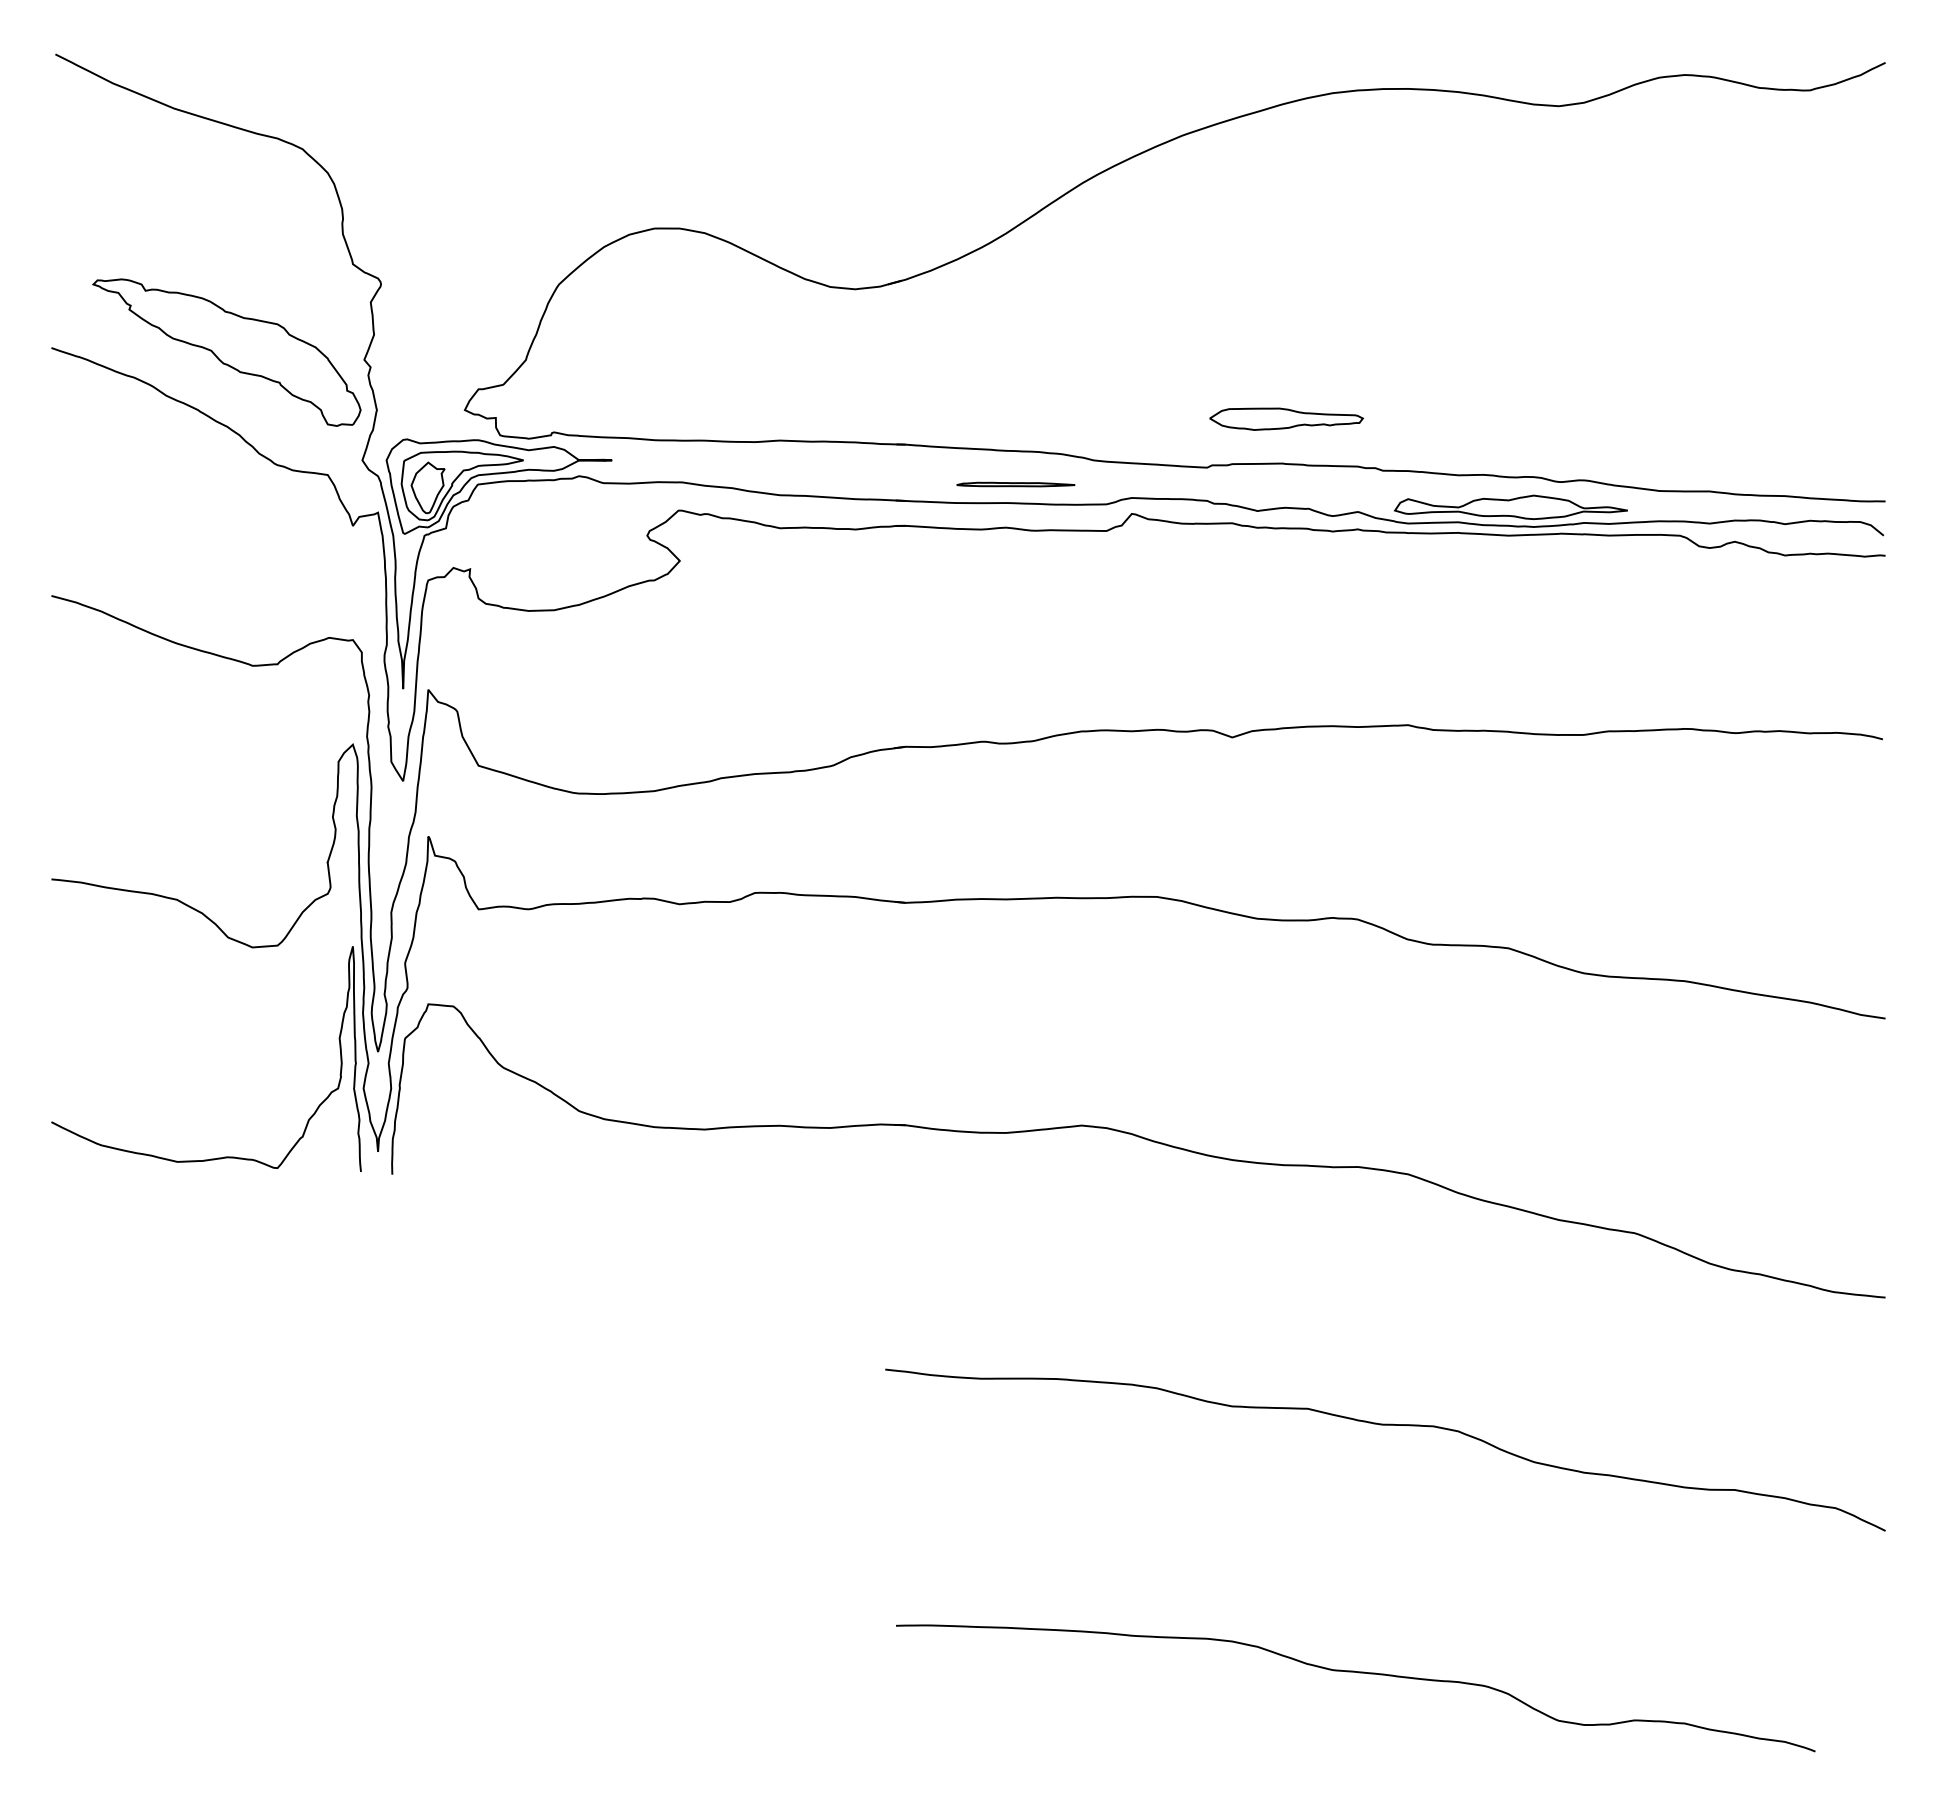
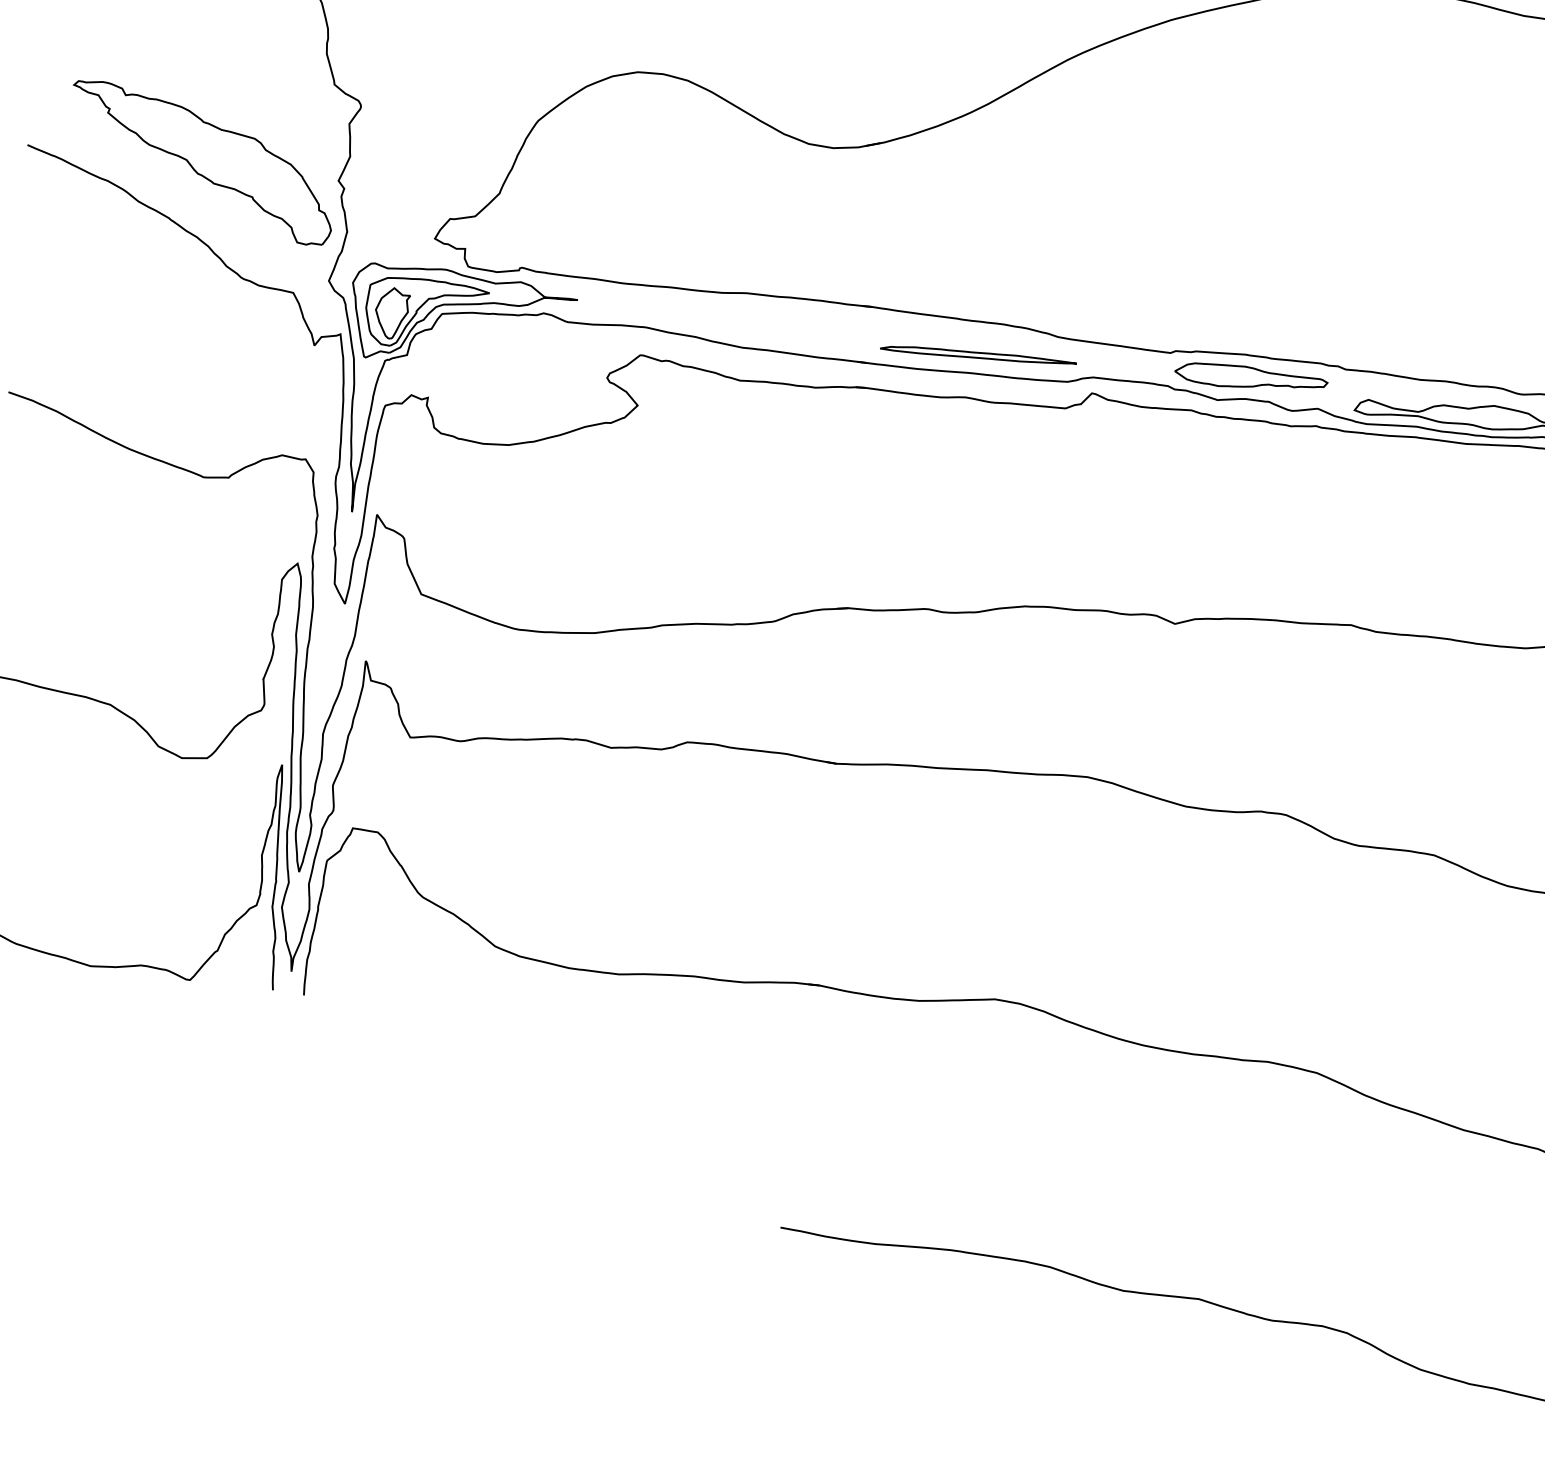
part: (1286, 418) -> (1251, 377), moved
part: (1015, 484) -> (978, 355), size x1.67

